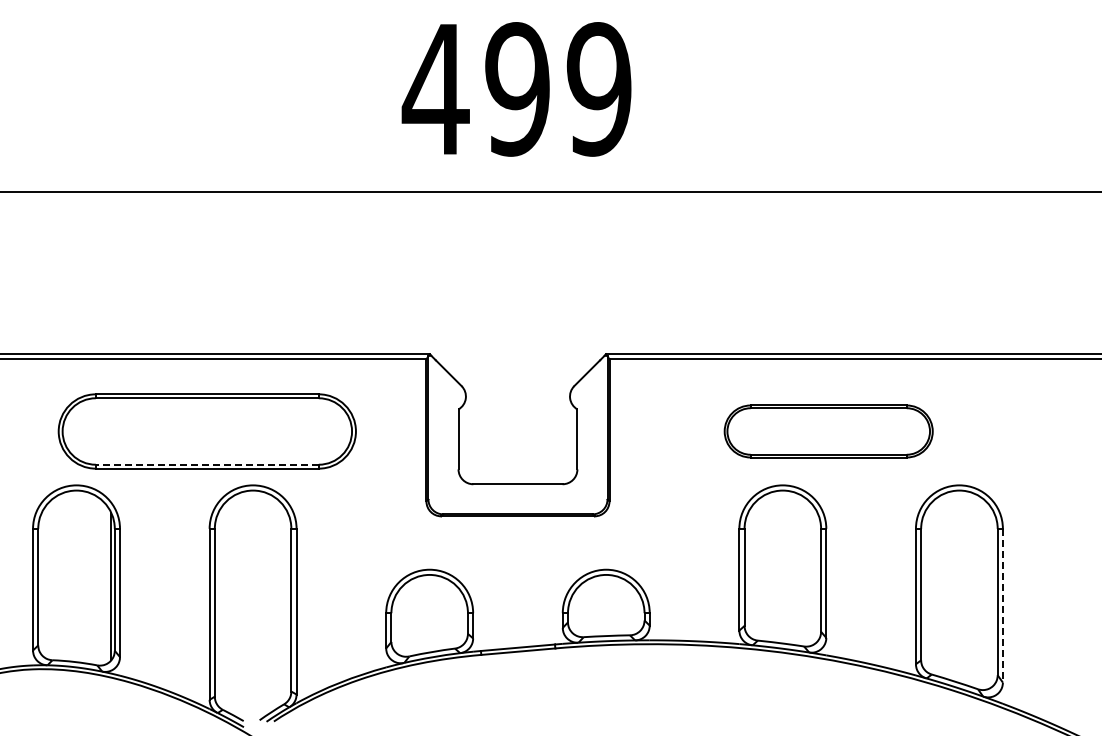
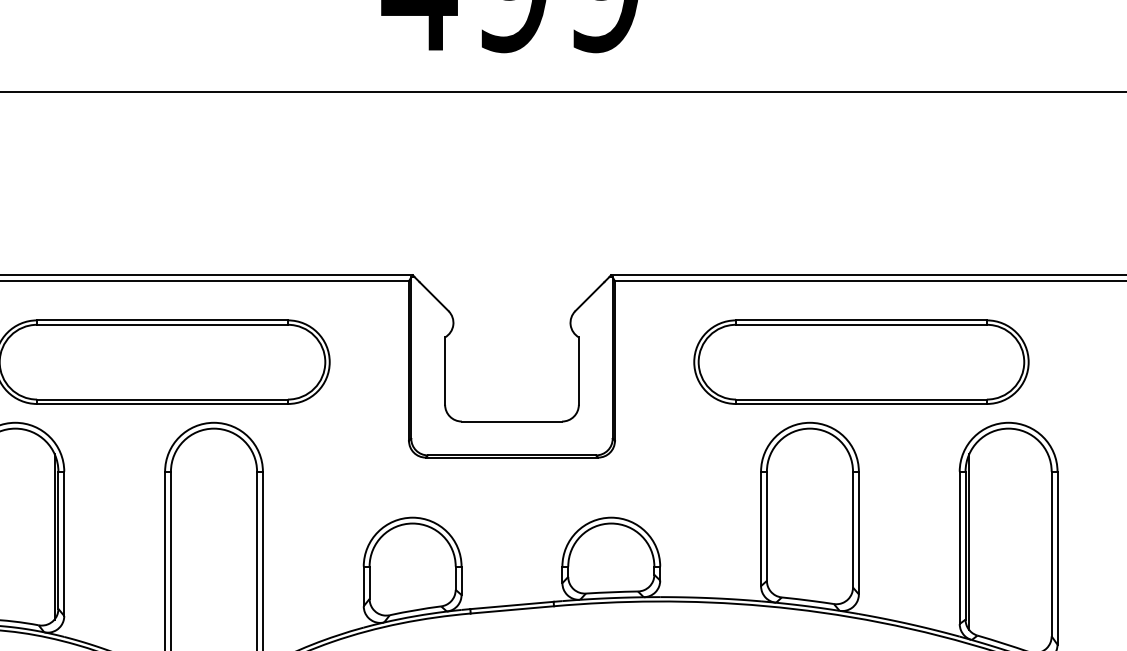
part: (828, 431) -> (861, 362), size x1.43
line: (206, 464) -> (161, 399), dashed -> solid
line: (924, 591) -> (969, 542), added
line: (1002, 605) -> (1057, 557), dashed -> solid

